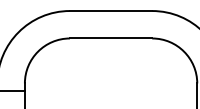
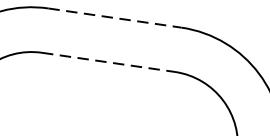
line: (111, 11) -> (115, 18), solid -> dashed
line: (111, 38) -> (109, 62), solid -> dashed

